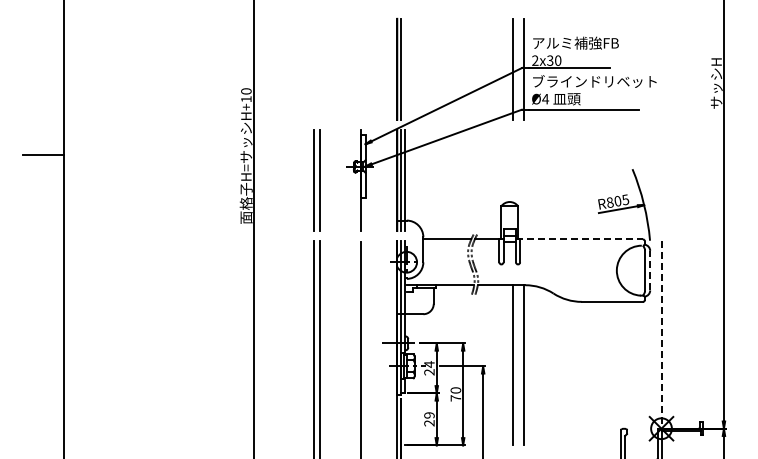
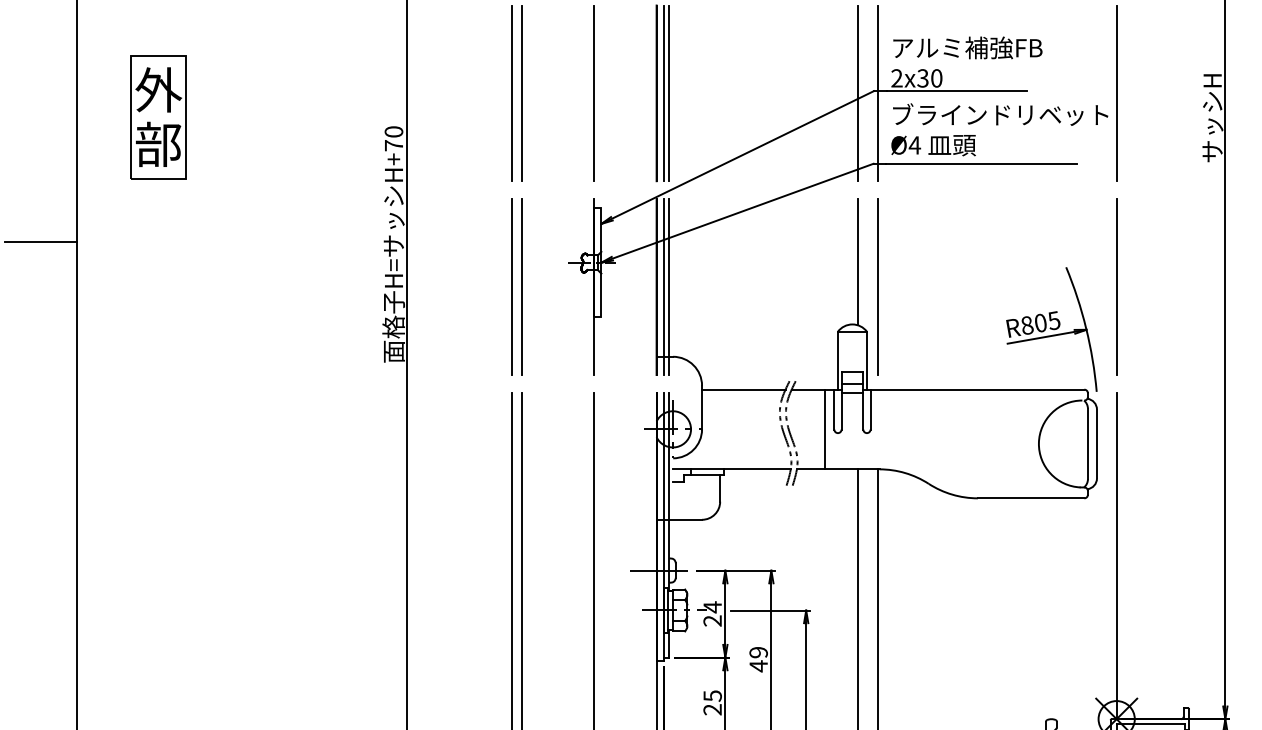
line: (314, 68) -> (512, 92), added
line: (319, 68) -> (521, 92), added
line: (361, 68) -> (594, 92), added
line: (404, 68) -> (669, 92), added
line: (661, 68) -> (1116, 92), added
part: (111, 83) -> (159, 118), added
text: (246, 99) -> (394, 145), H+10 -> H+70
line: (512, 166) -> (857, 262), added
line: (524, 180) -> (878, 287), added
line: (661, 180) -> (1116, 287), added
line: (579, 239) -> (973, 389), dashed -> solid
line: (494, 262) -> (825, 429), added
line: (650, 270) -> (1097, 443), dashed -> solid
line: (661, 335) -> (1116, 556), dashed -> solid
text: (455, 394) -> (758, 659), 70 -> 49
text: (429, 415) -> (712, 696), 29 -> 25

